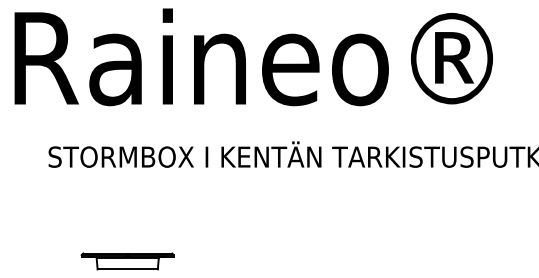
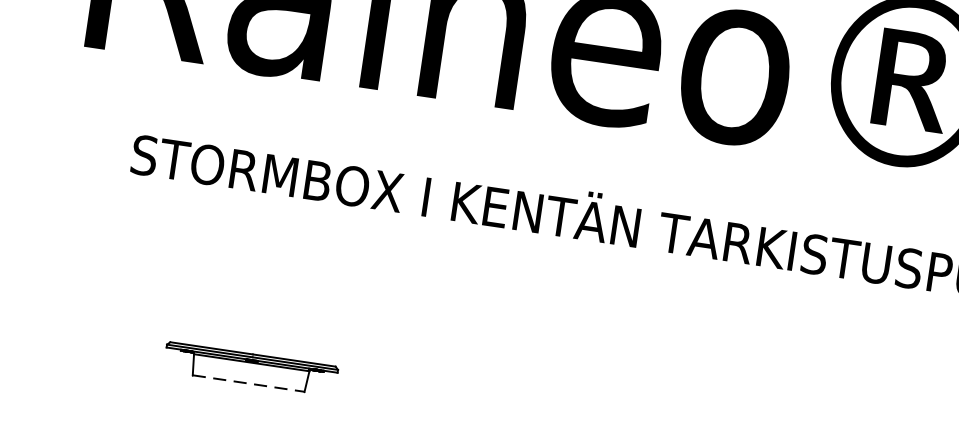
line: (128, 269) -> (250, 384), solid -> dashed

